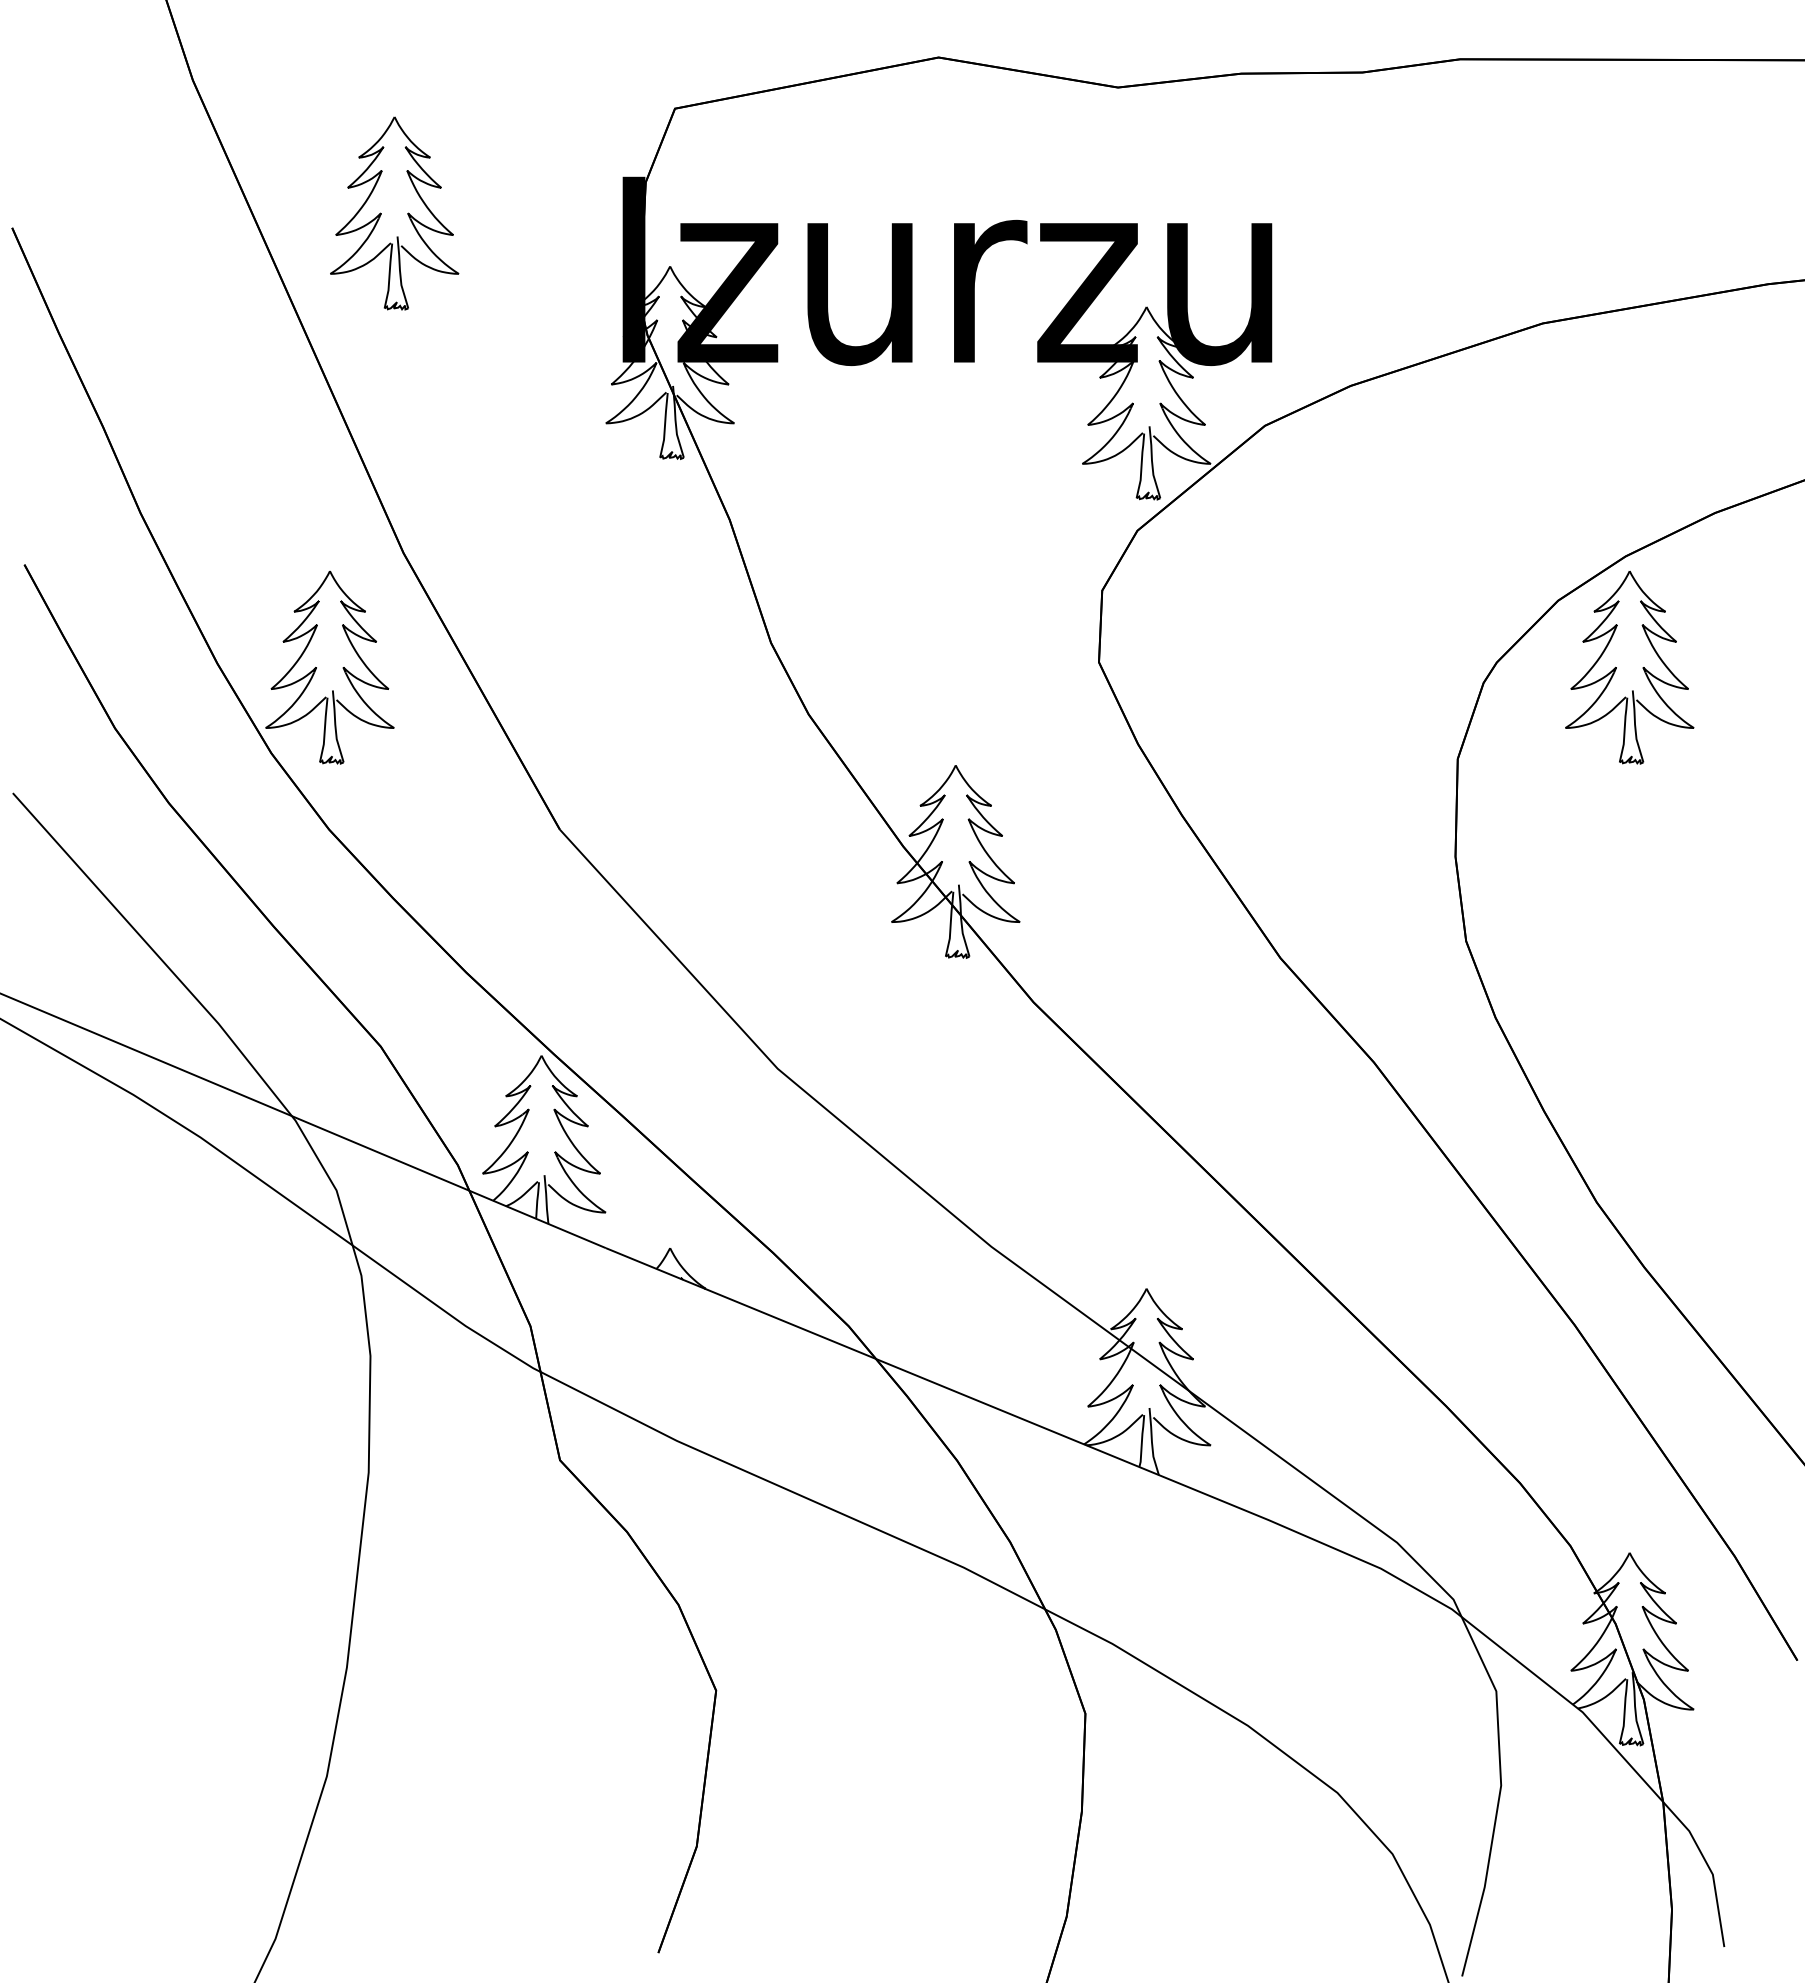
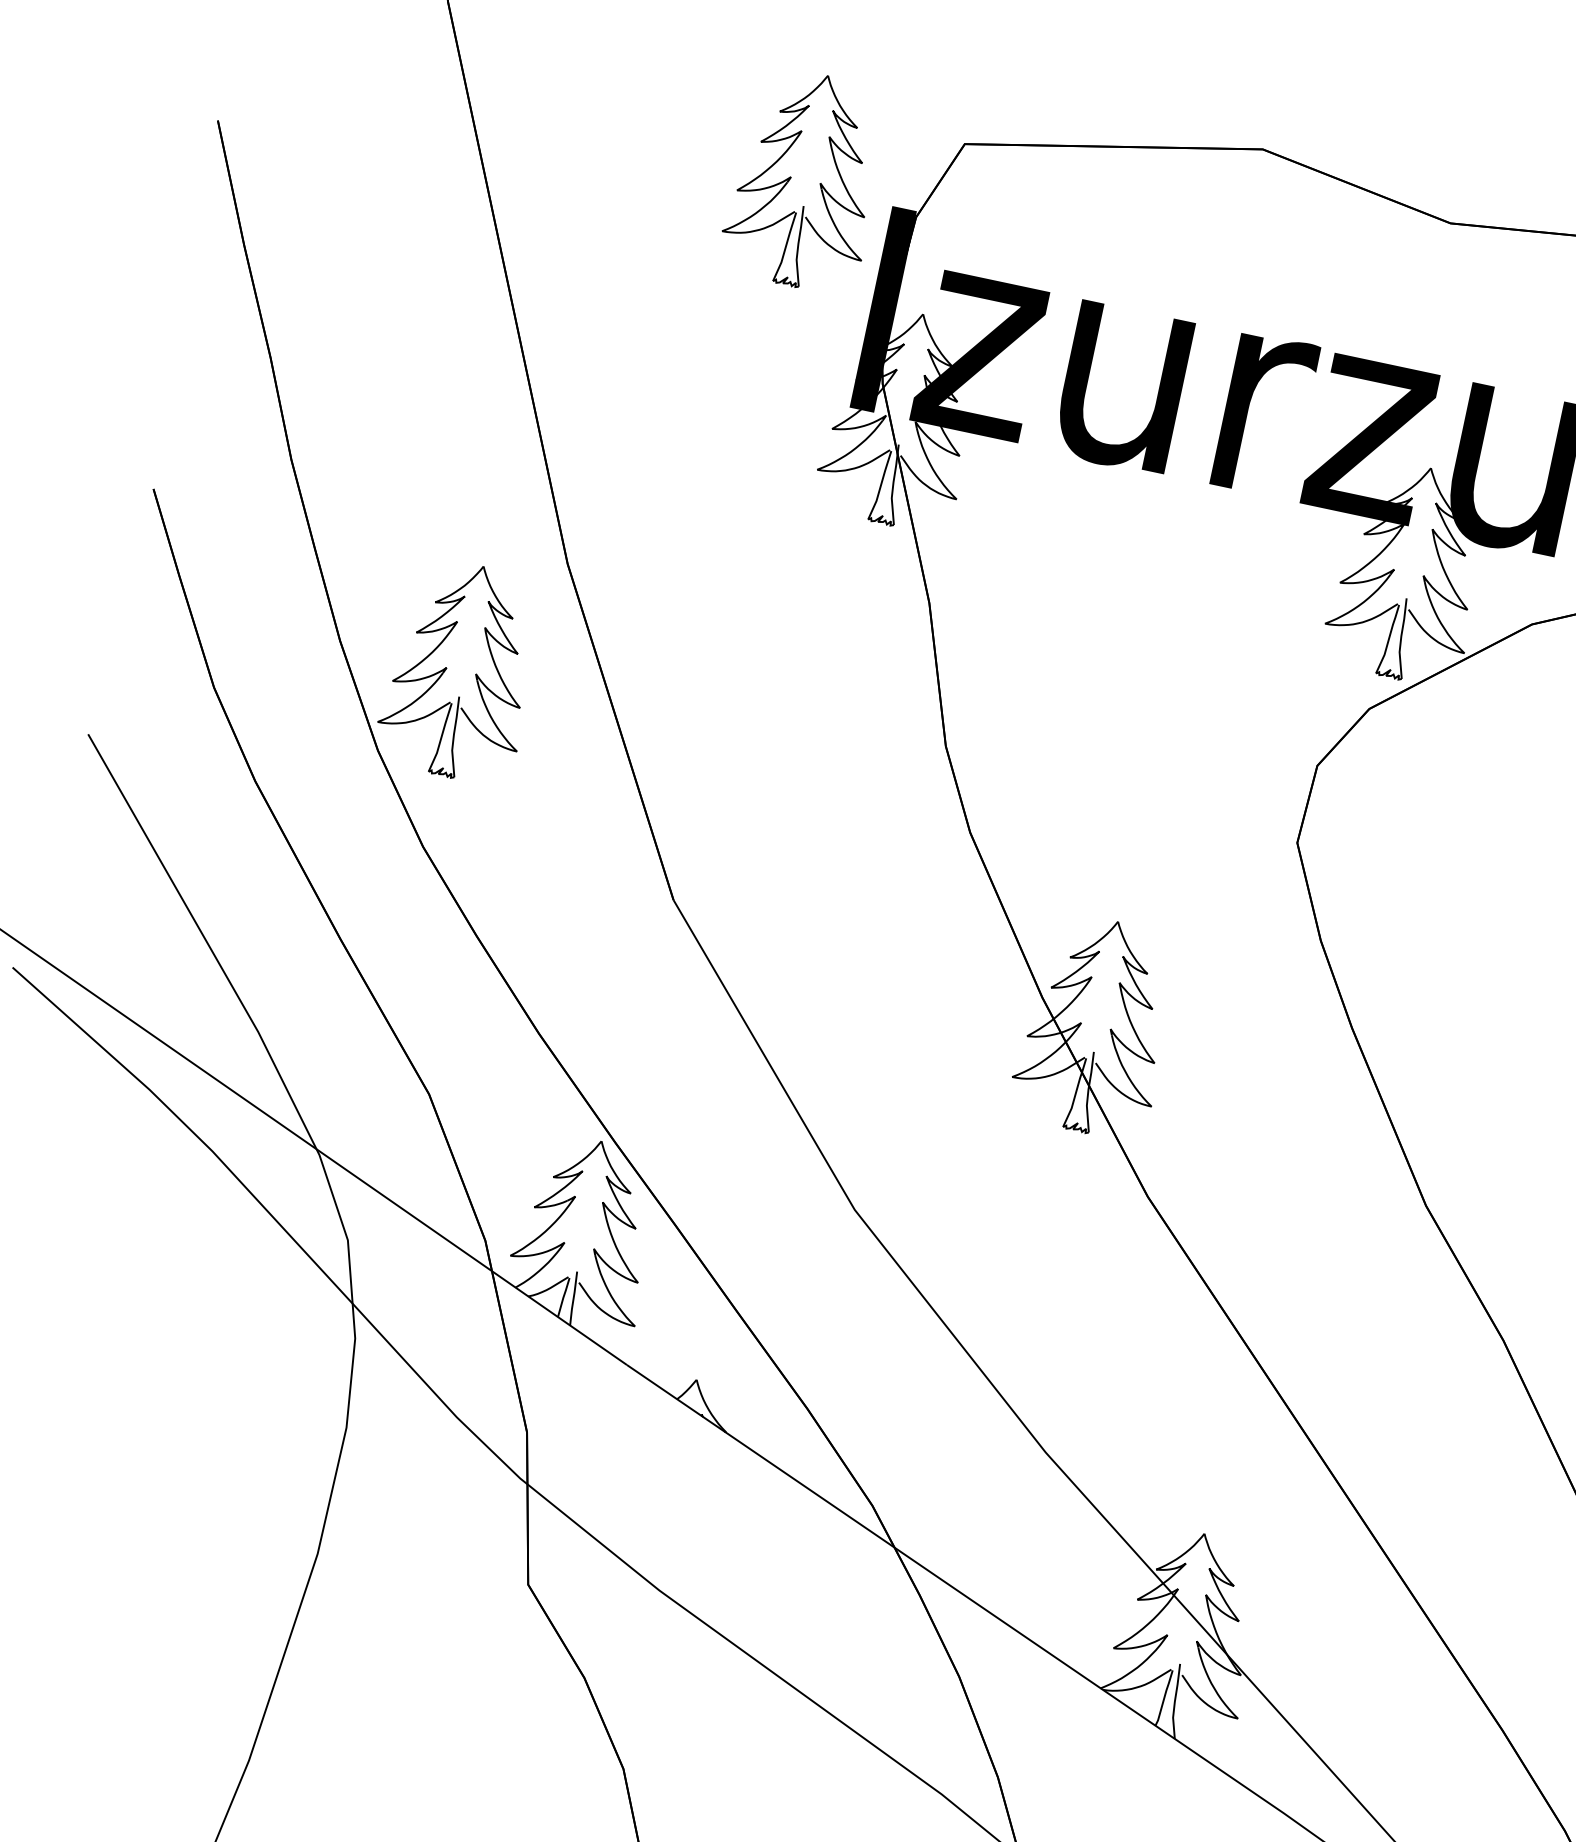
part: (394, 213) -> (805, 180), moved

